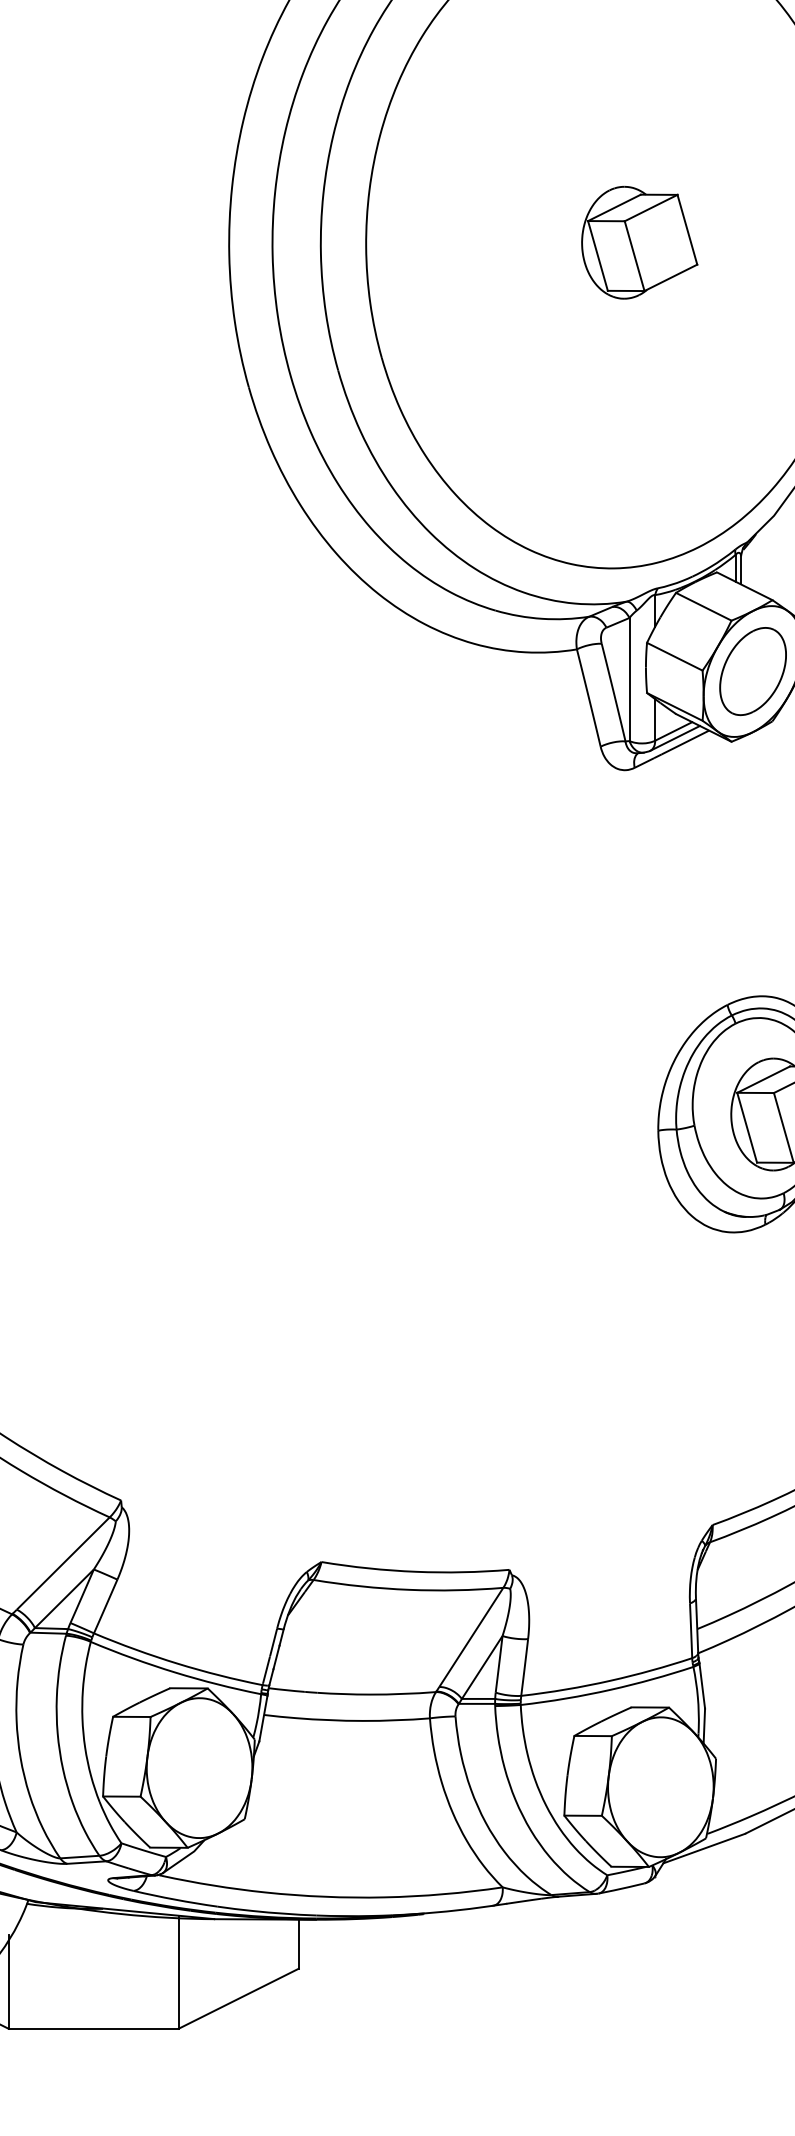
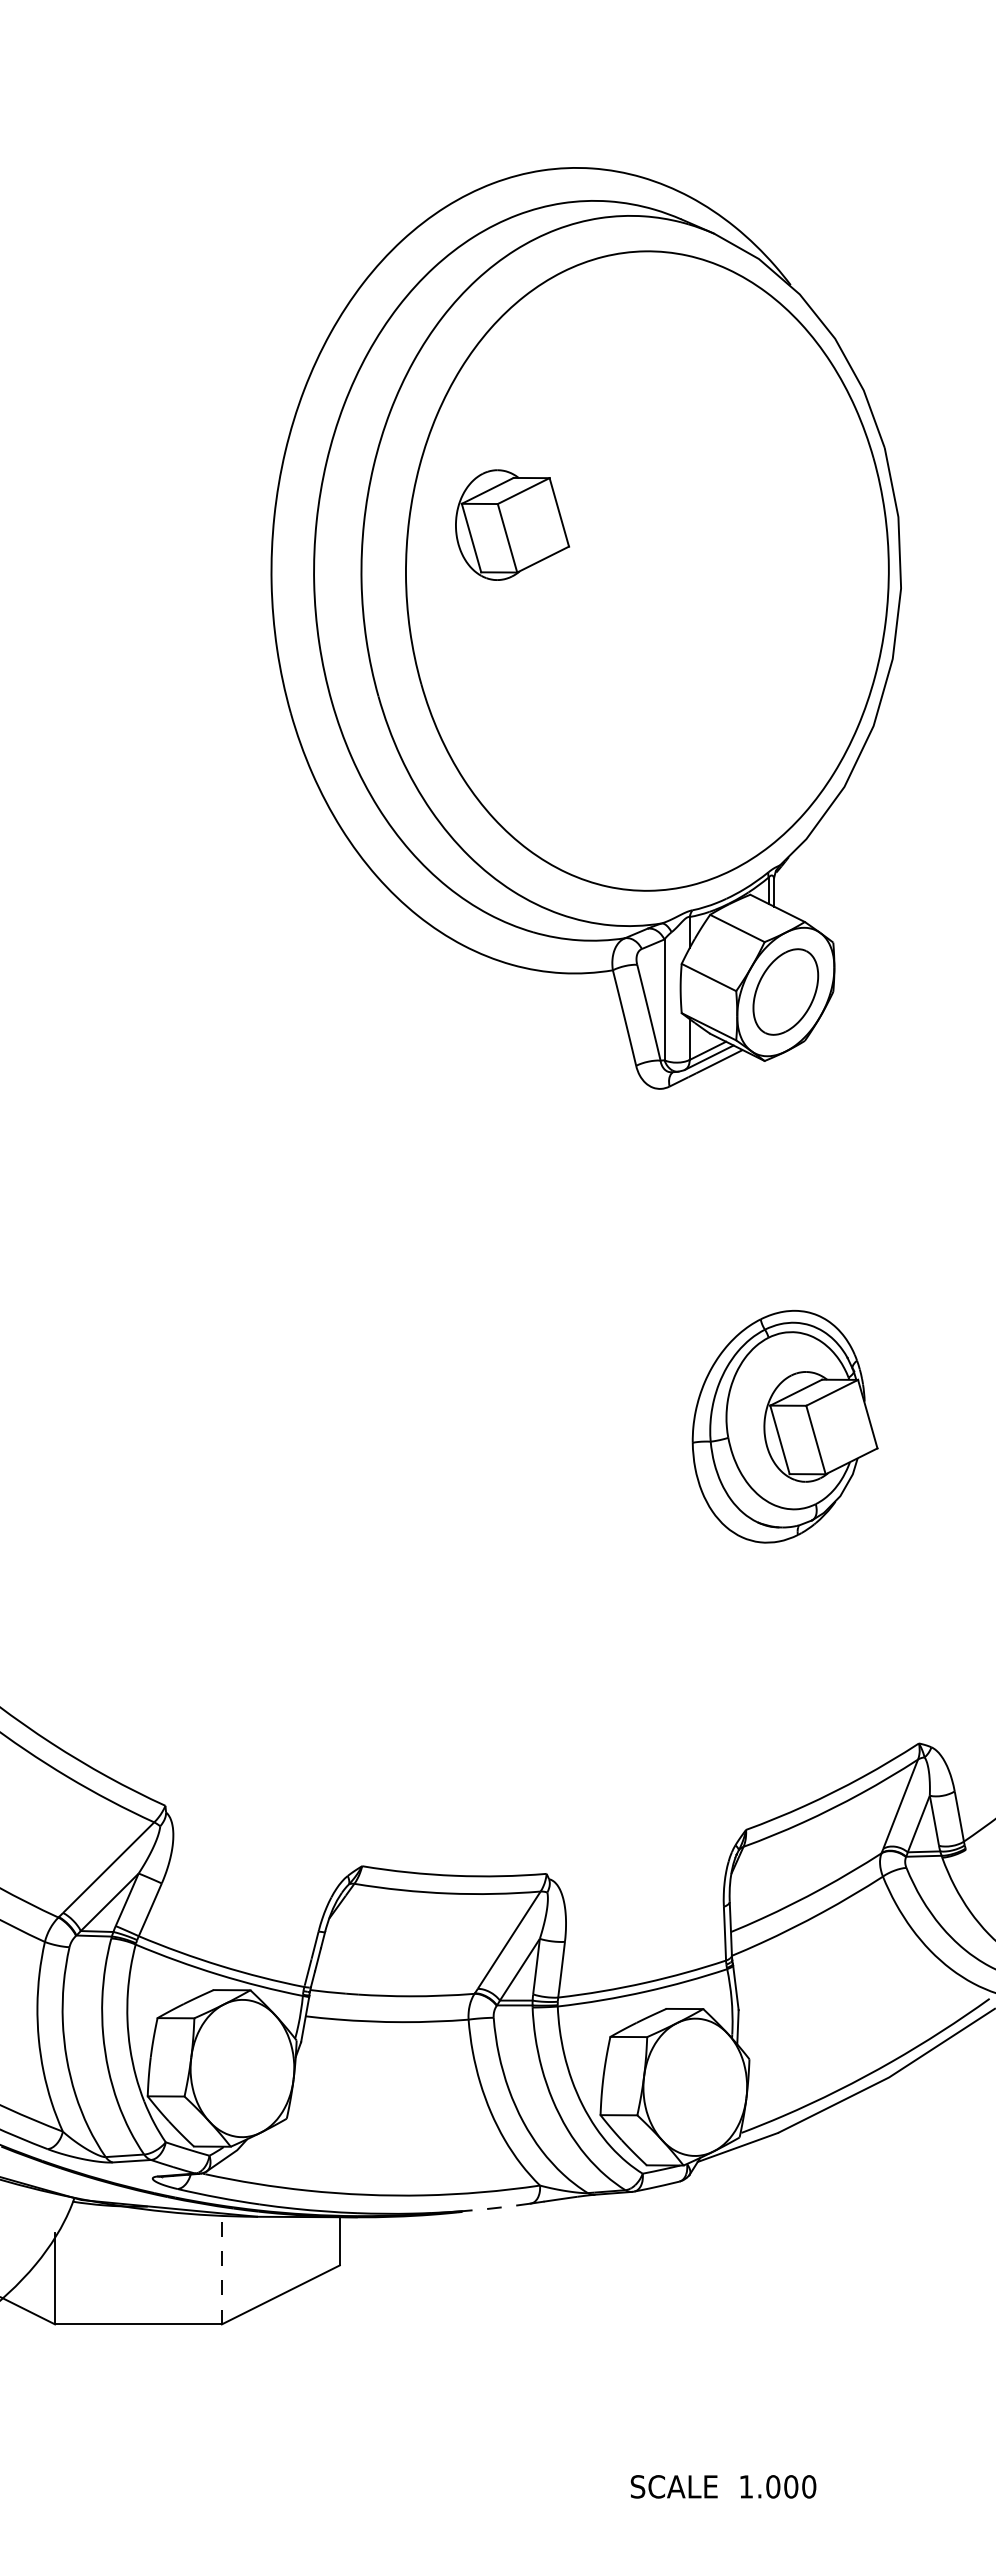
part: (639, 242) -> (512, 524), moved
line: (458, 1910) -> (496, 2208), solid -> dashed
line: (178, 1971) -> (221, 2268), solid -> dashed

